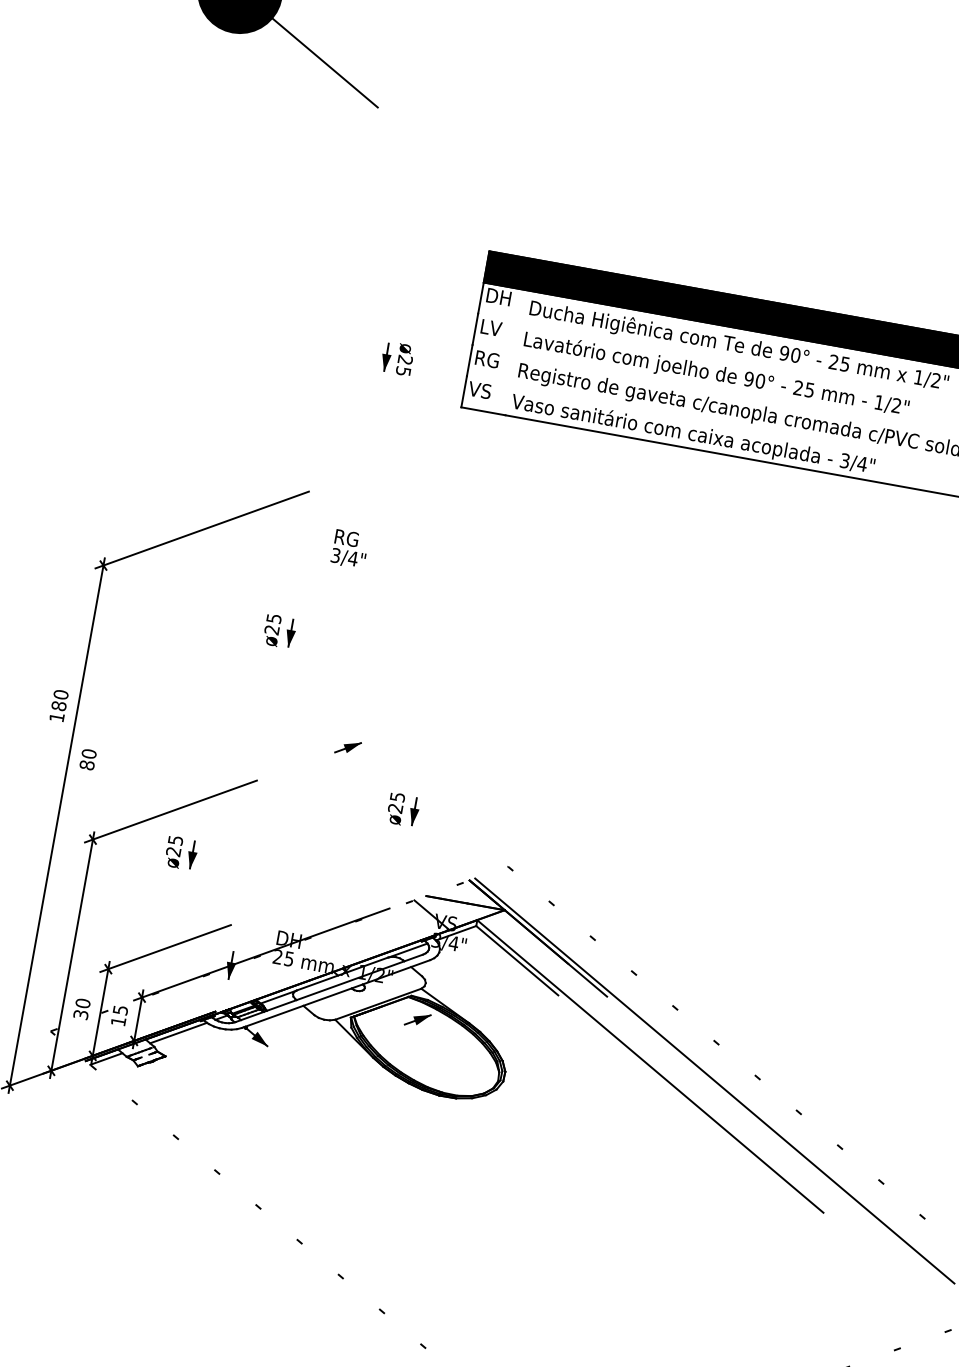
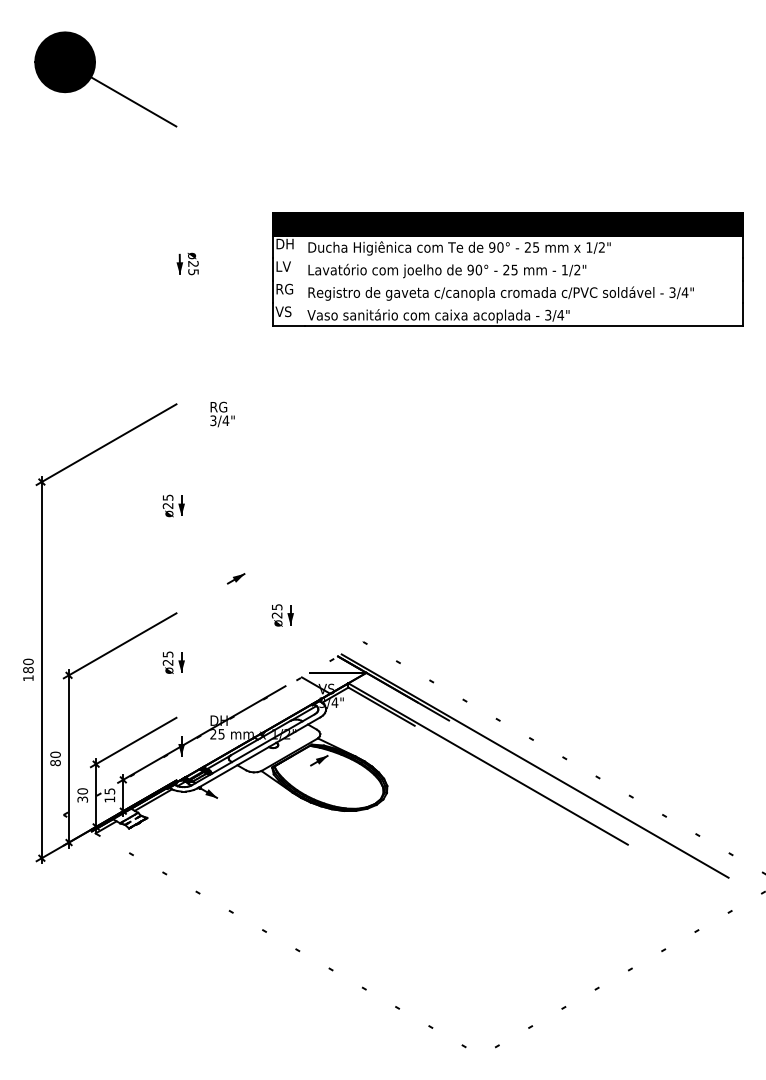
part: (397, 357) -> (187, 263), moved
text: (349, 549) -> (222, 414), moved
text: (59, 705) -> (28, 669), moved
text: (88, 759) -> (55, 758), moved
part: (181, 852) -> (173, 662), moved

